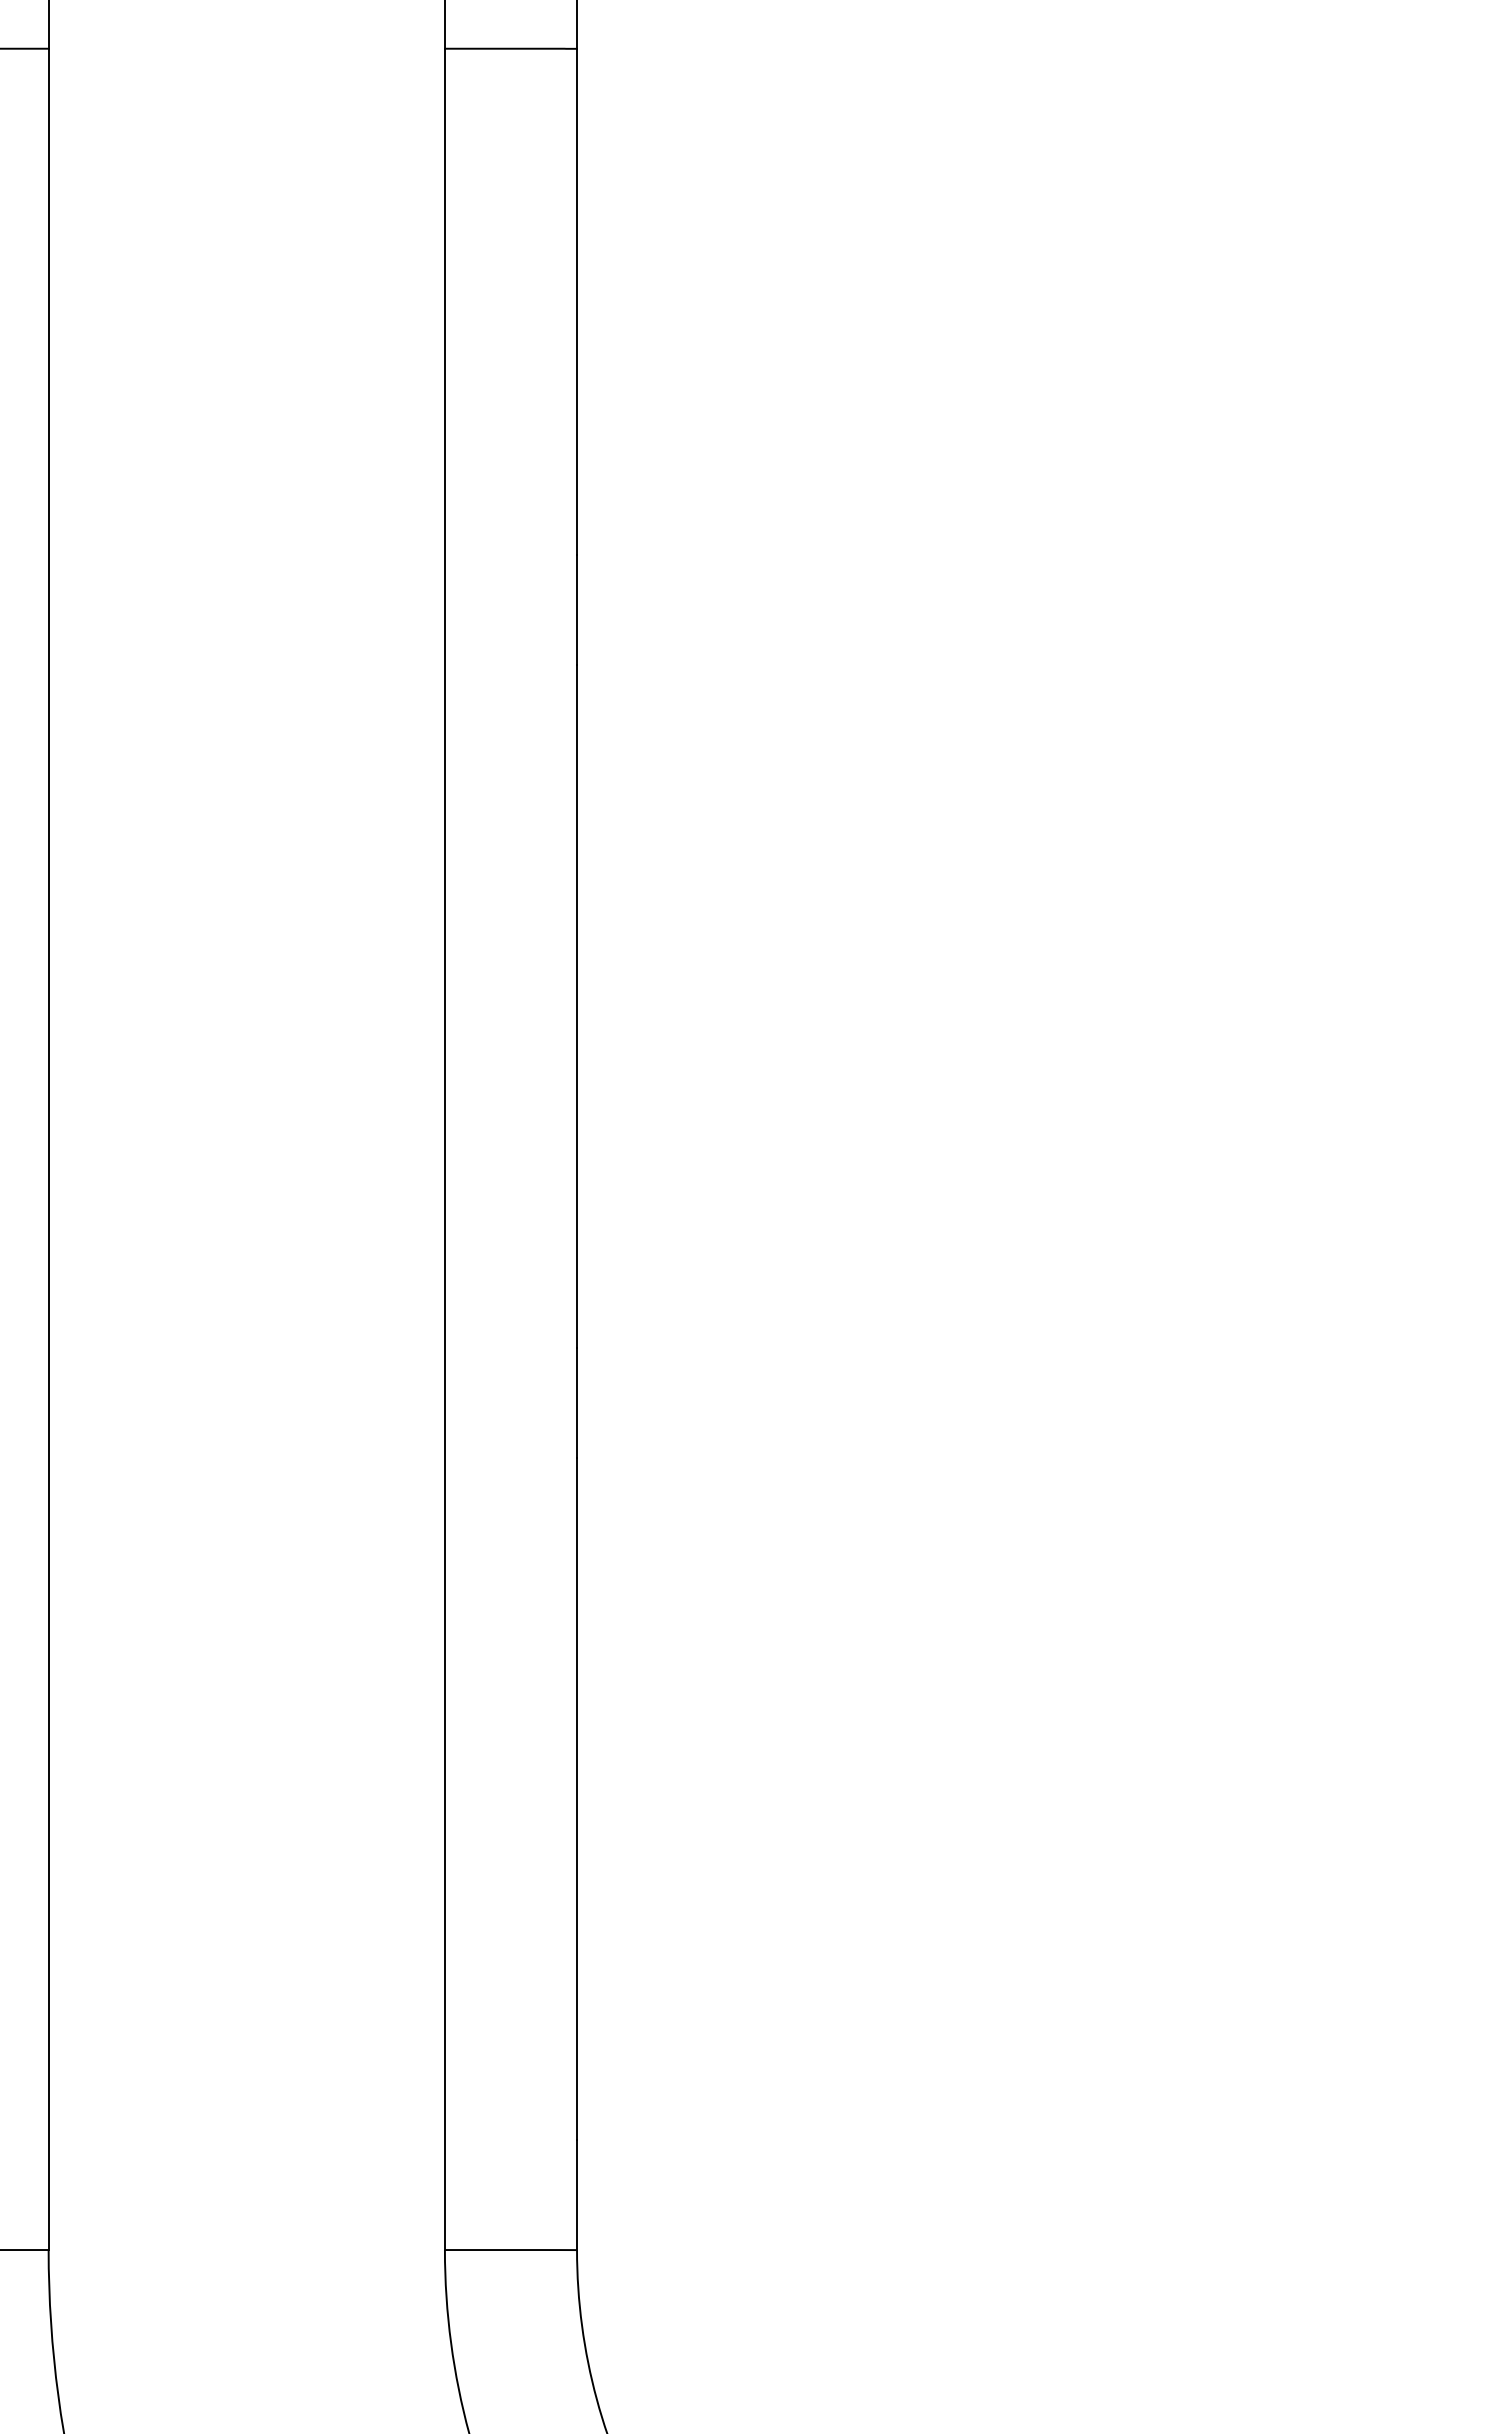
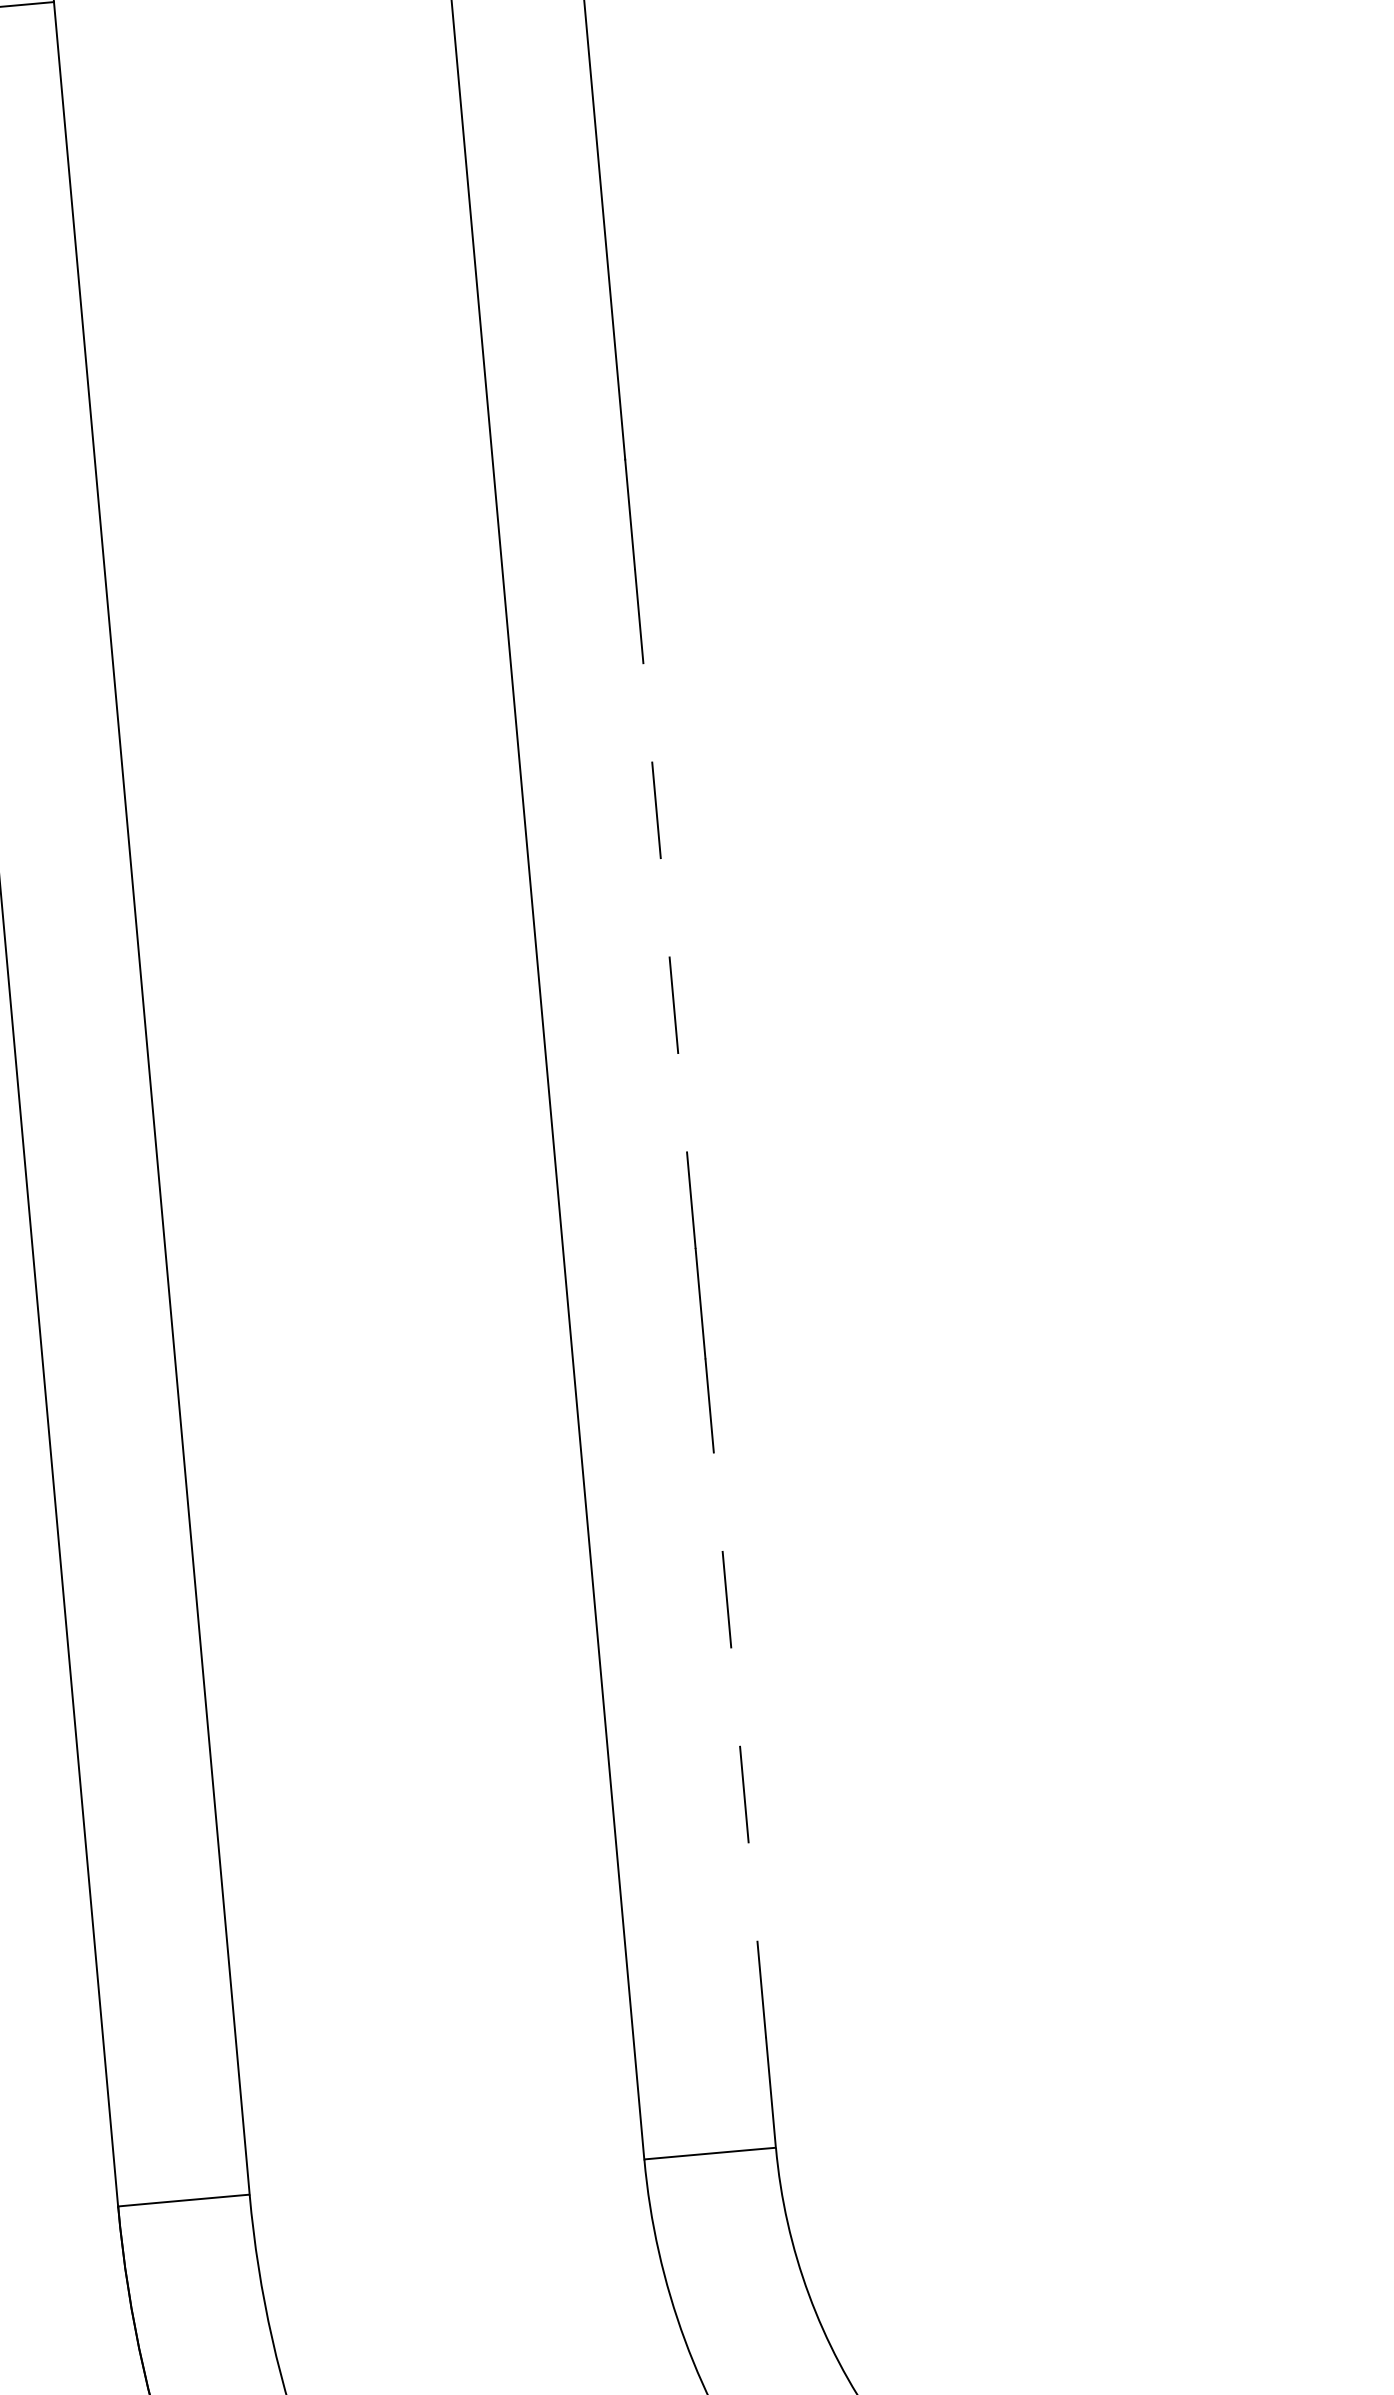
line: (576, 1005) -> (664, 908), solid -> dashed
line: (576, 1798) -> (735, 1697), solid -> dashed

